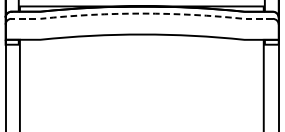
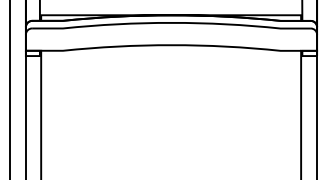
line: (142, 13) -> (171, 22), dashed -> solid

